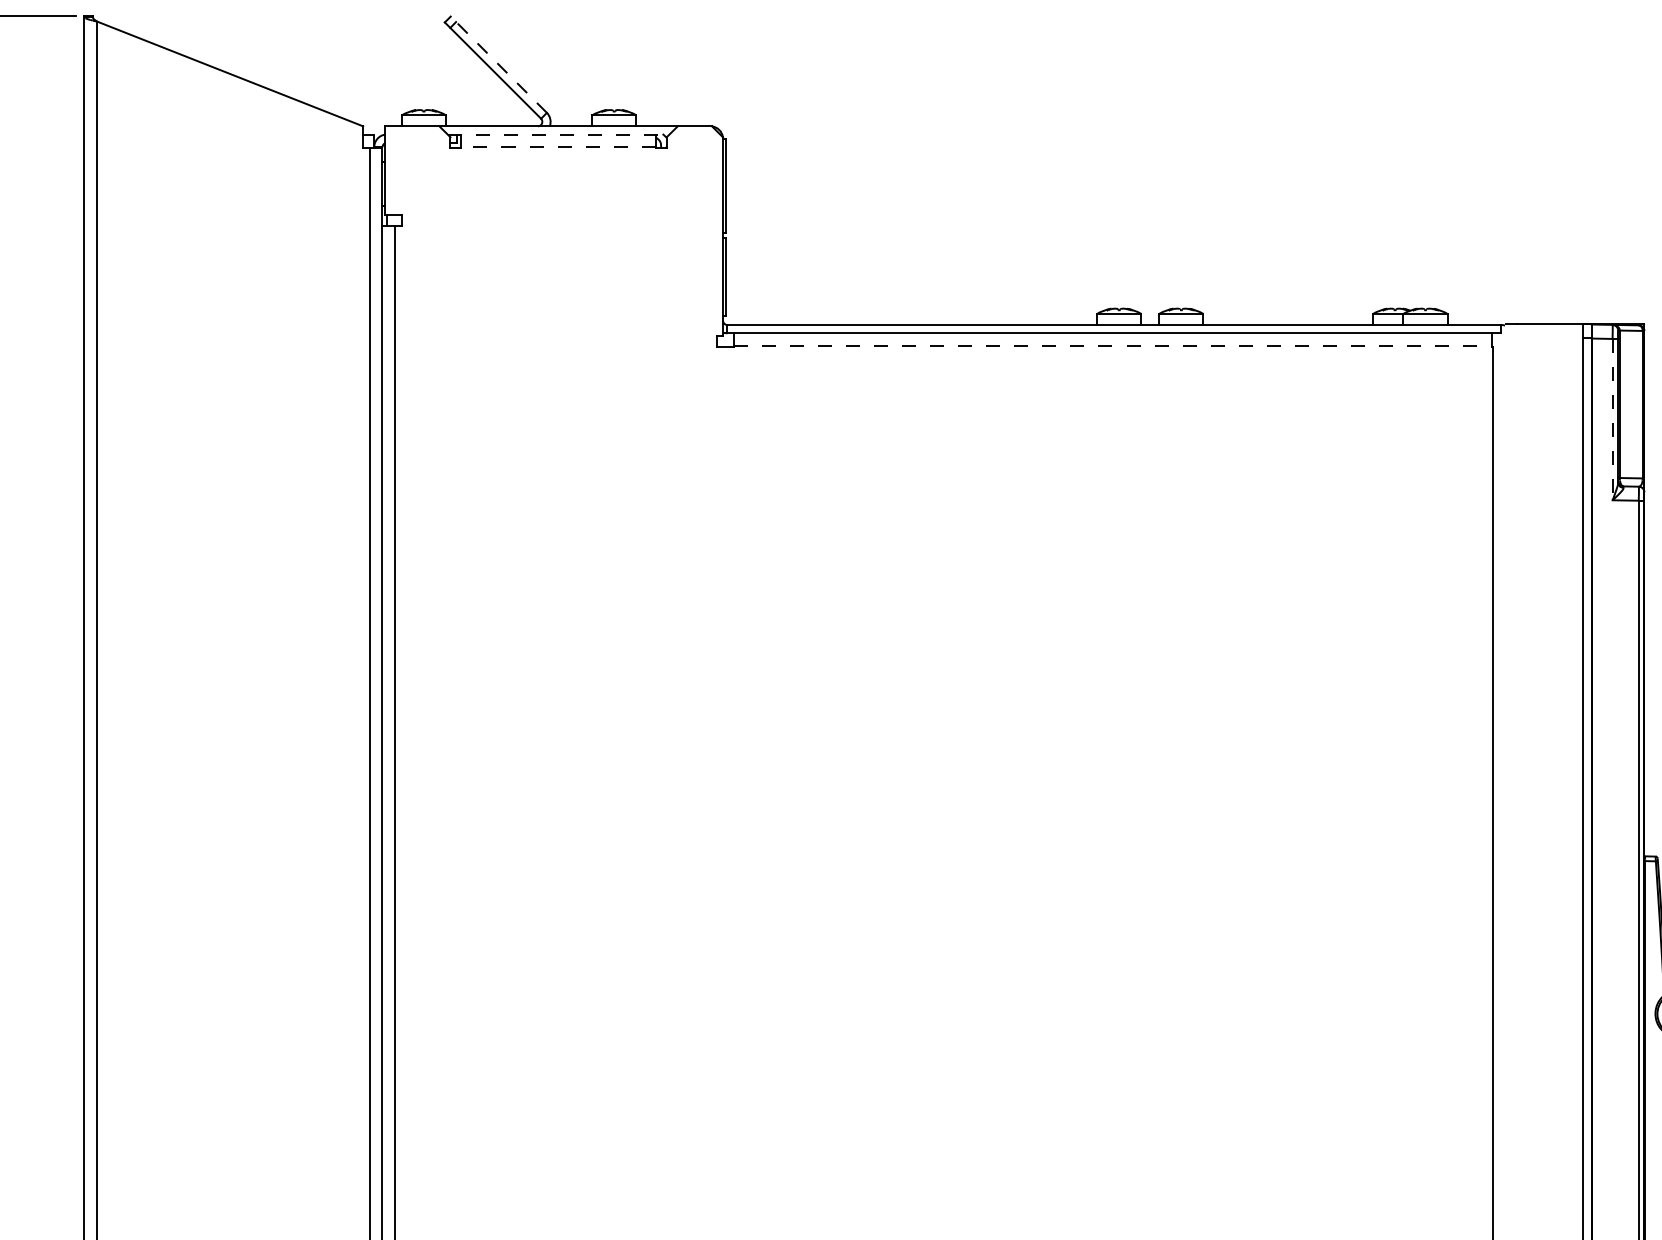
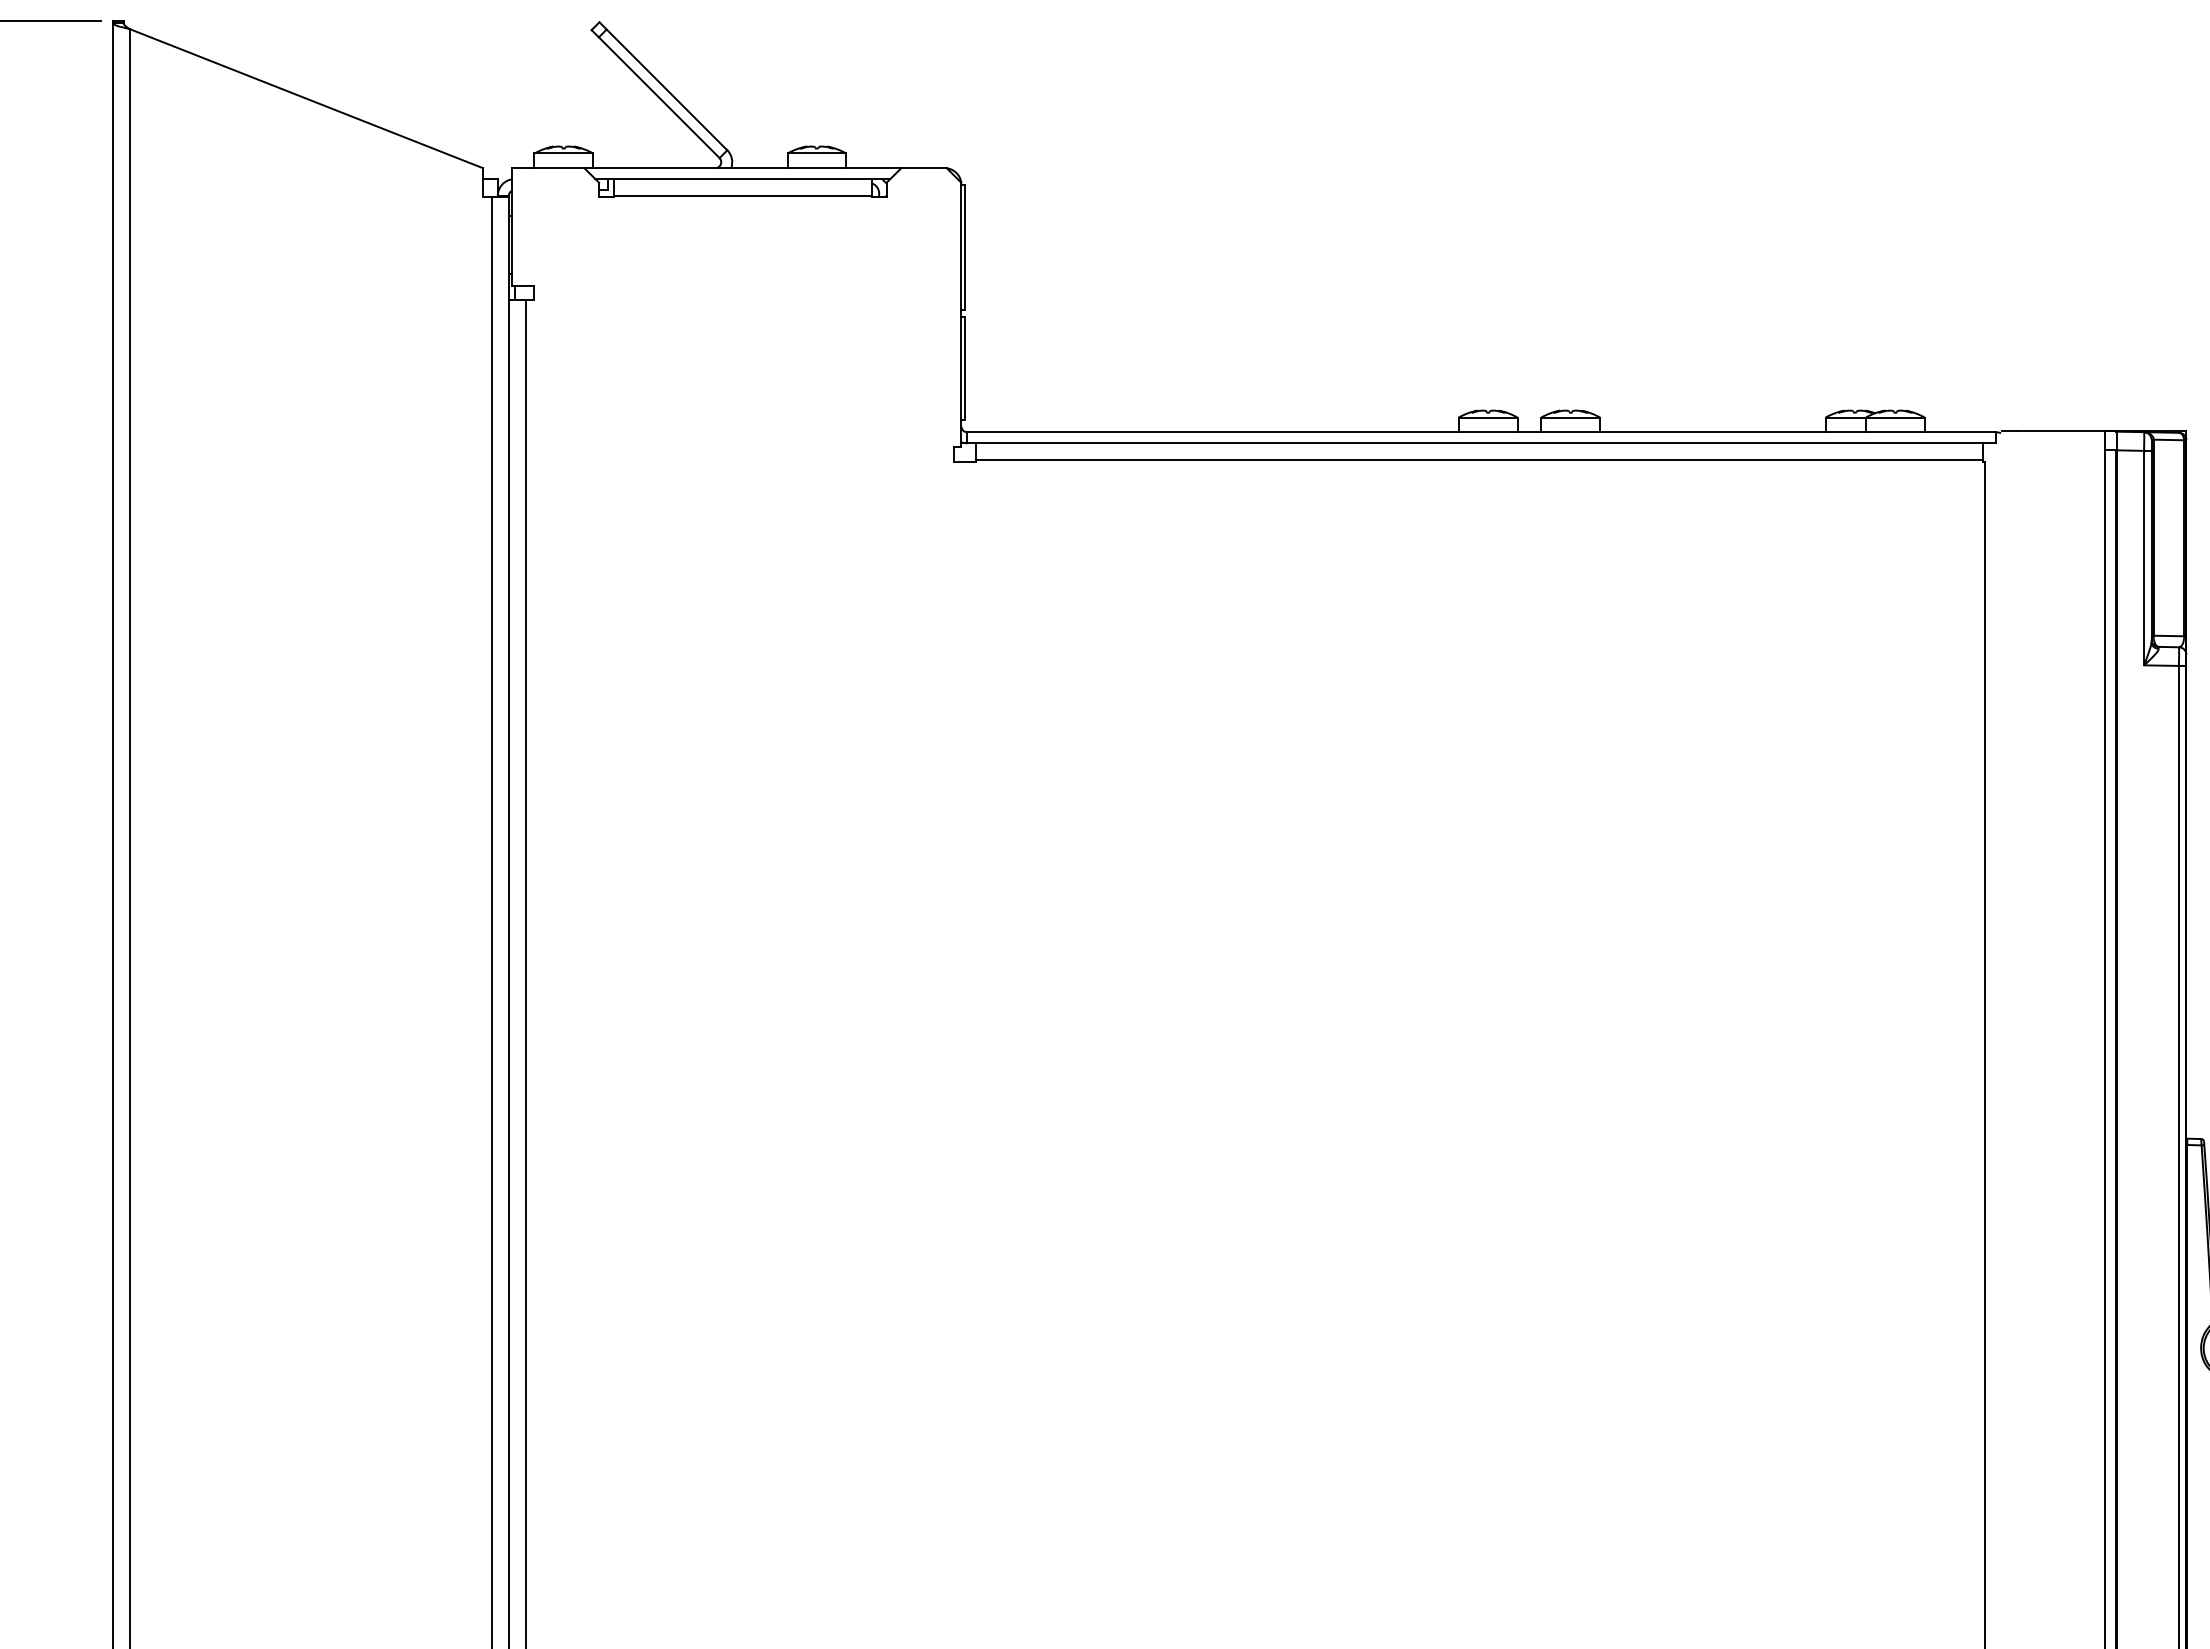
line: (498, 64) -> (663, 85), dashed -> solid
line: (559, 134) -> (743, 179), dashed -> solid
line: (558, 146) -> (742, 195), dashed -> solid
line: (1112, 346) -> (1479, 460), dashed -> solid
line: (1612, 419) -> (2144, 558), dashed -> solid

